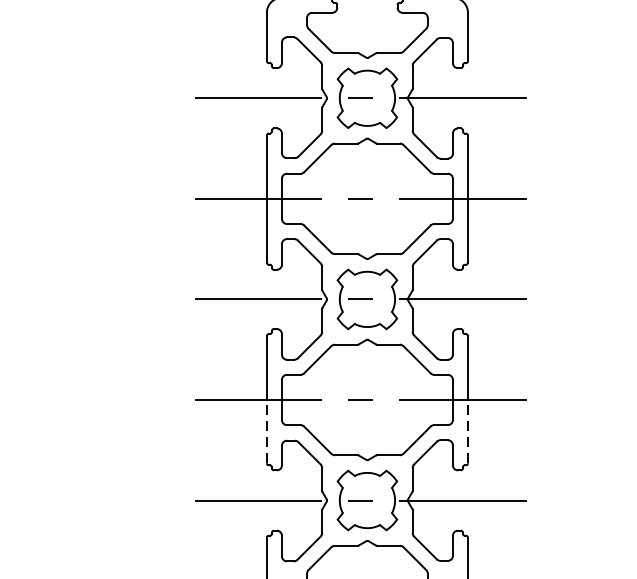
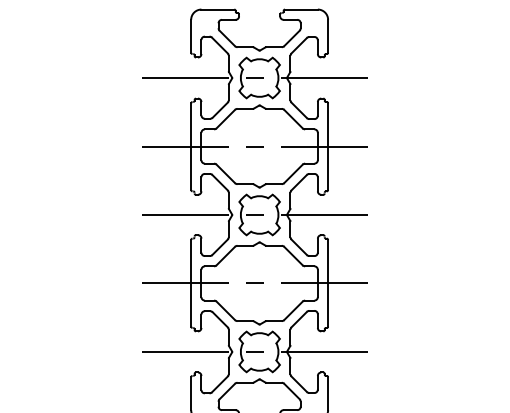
line: (267, 432) -> (191, 305), dashed -> solid
line: (468, 432) -> (328, 305), dashed -> solid

